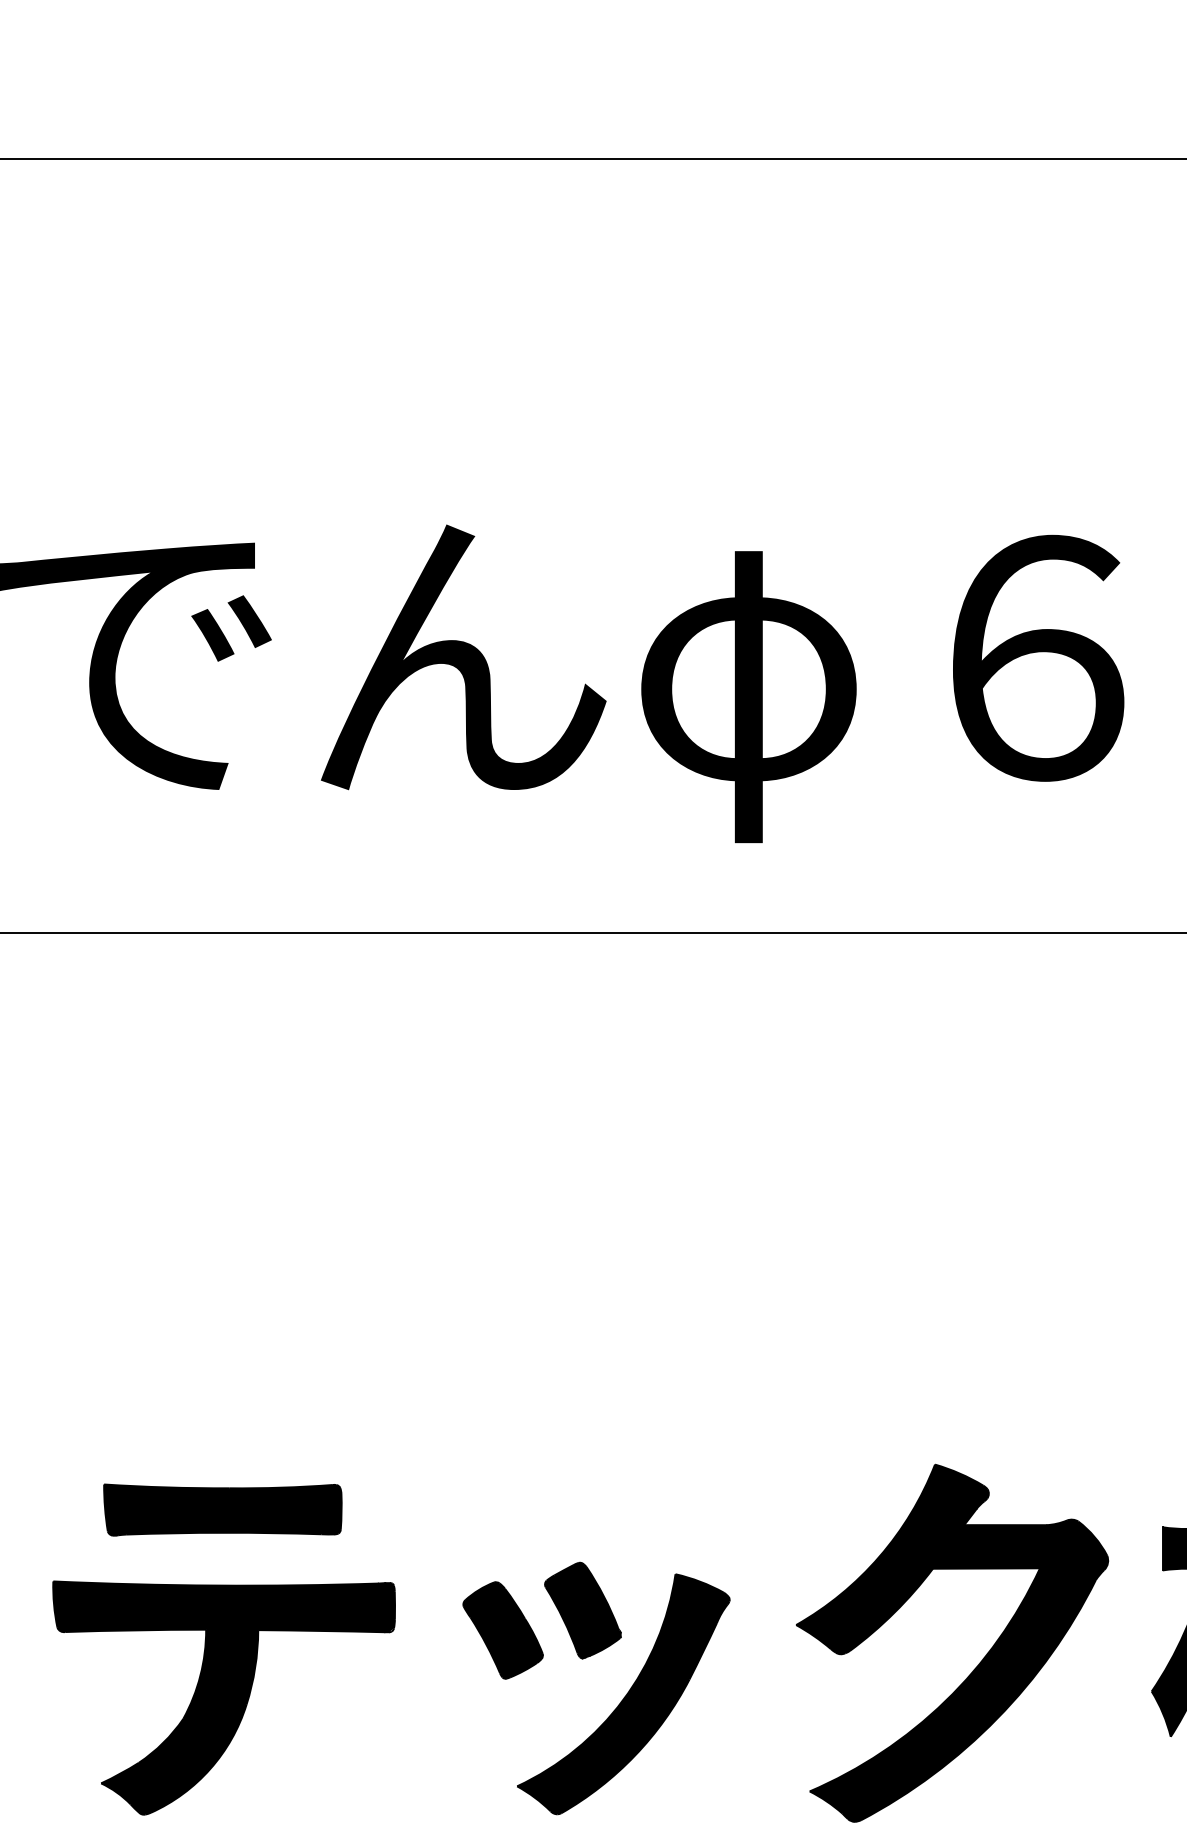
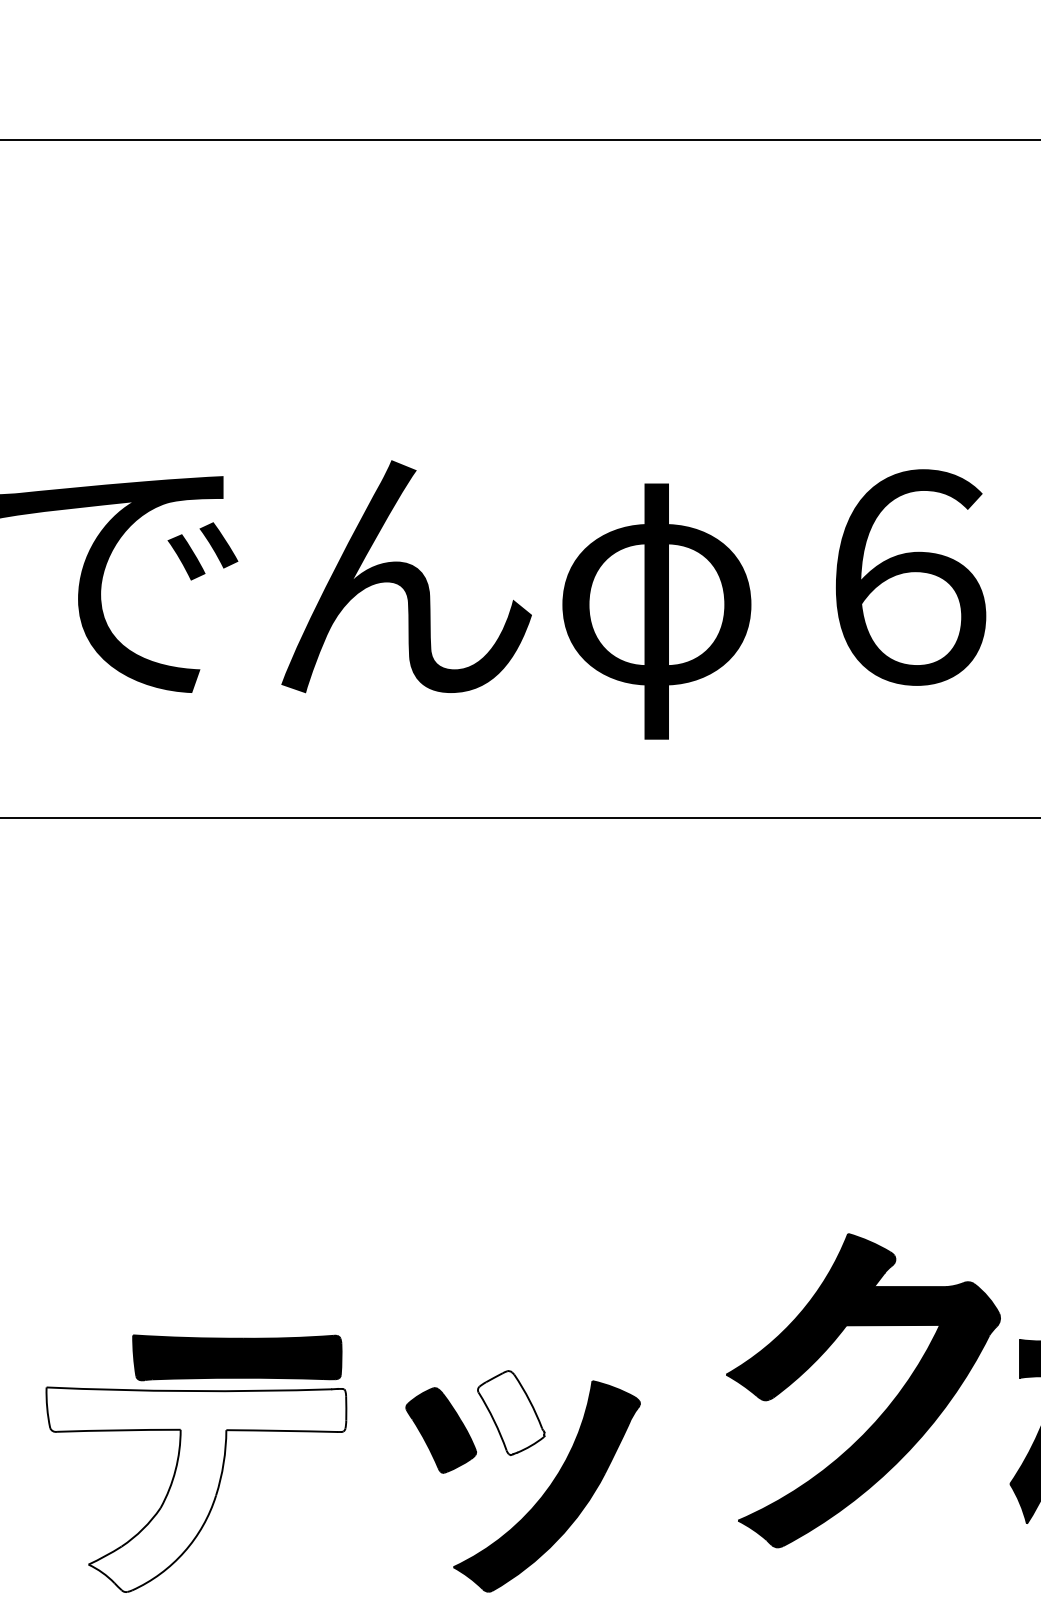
part: (223, 1509) -> (237, 1357), moved
fill: (583, 1611) -> (511, 1413), removed
part: (976, 1665) -> (884, 1410), moved
fill: (224, 1697) -> (196, 1489), removed

